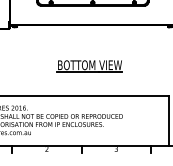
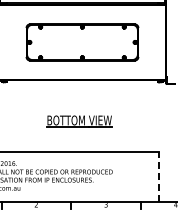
line: (168, 120) -> (158, 176), solid -> dashed

